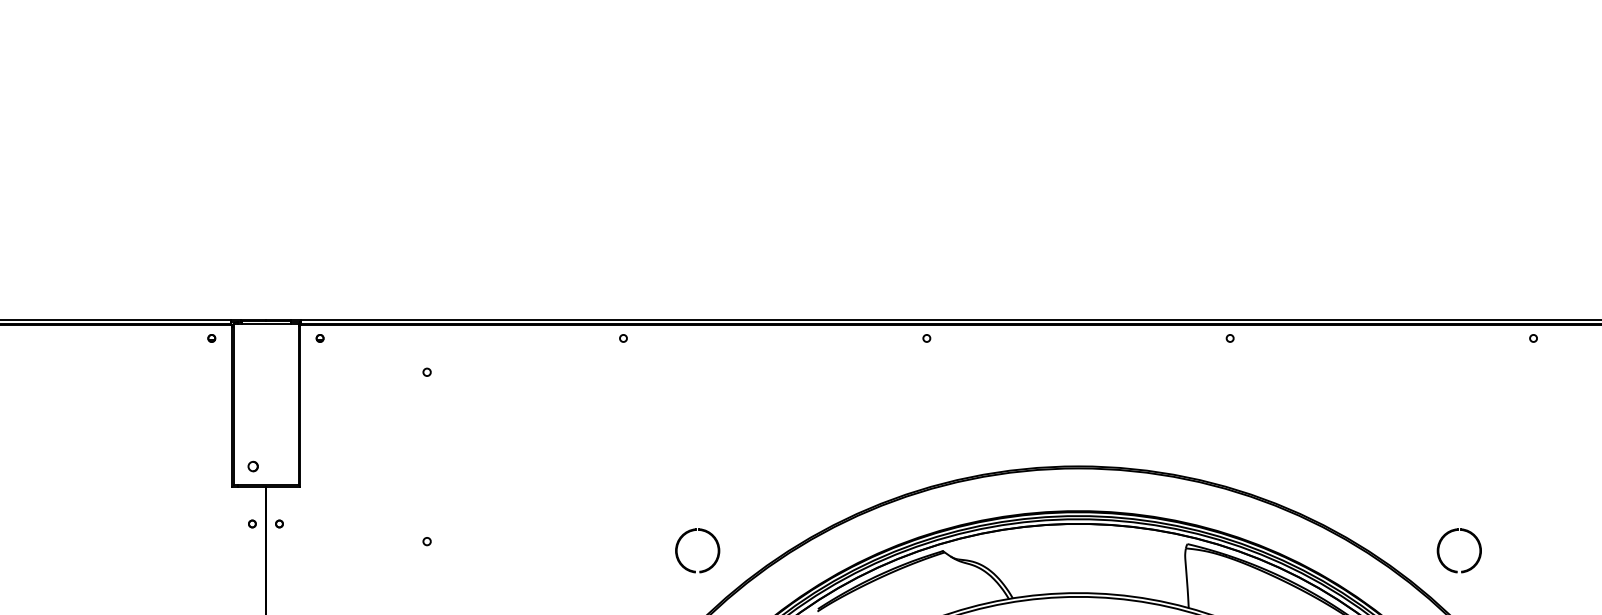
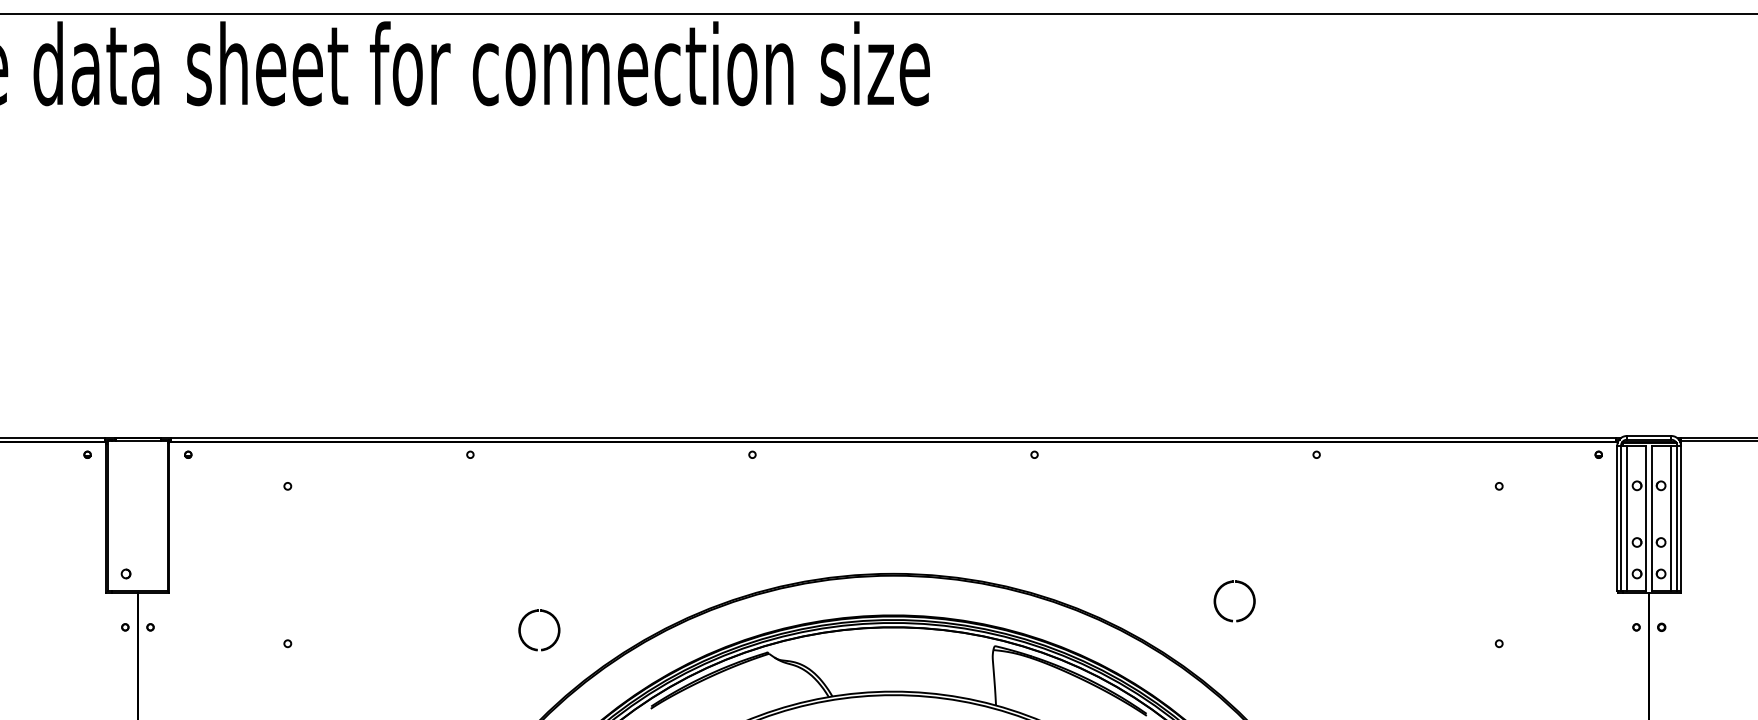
part: (1439, 551) -> (1216, 601), moved
part: (716, 557) -> (556, 636), moved

